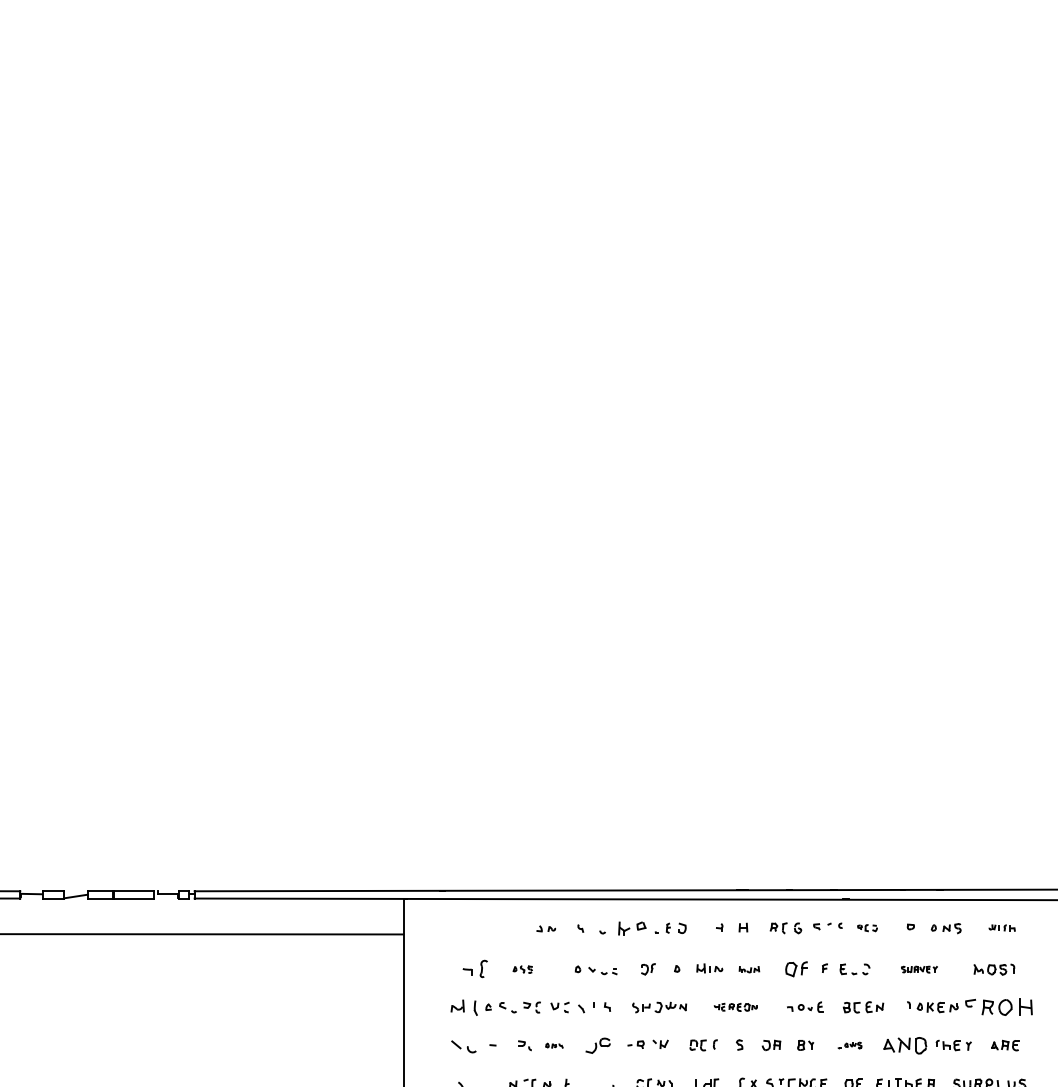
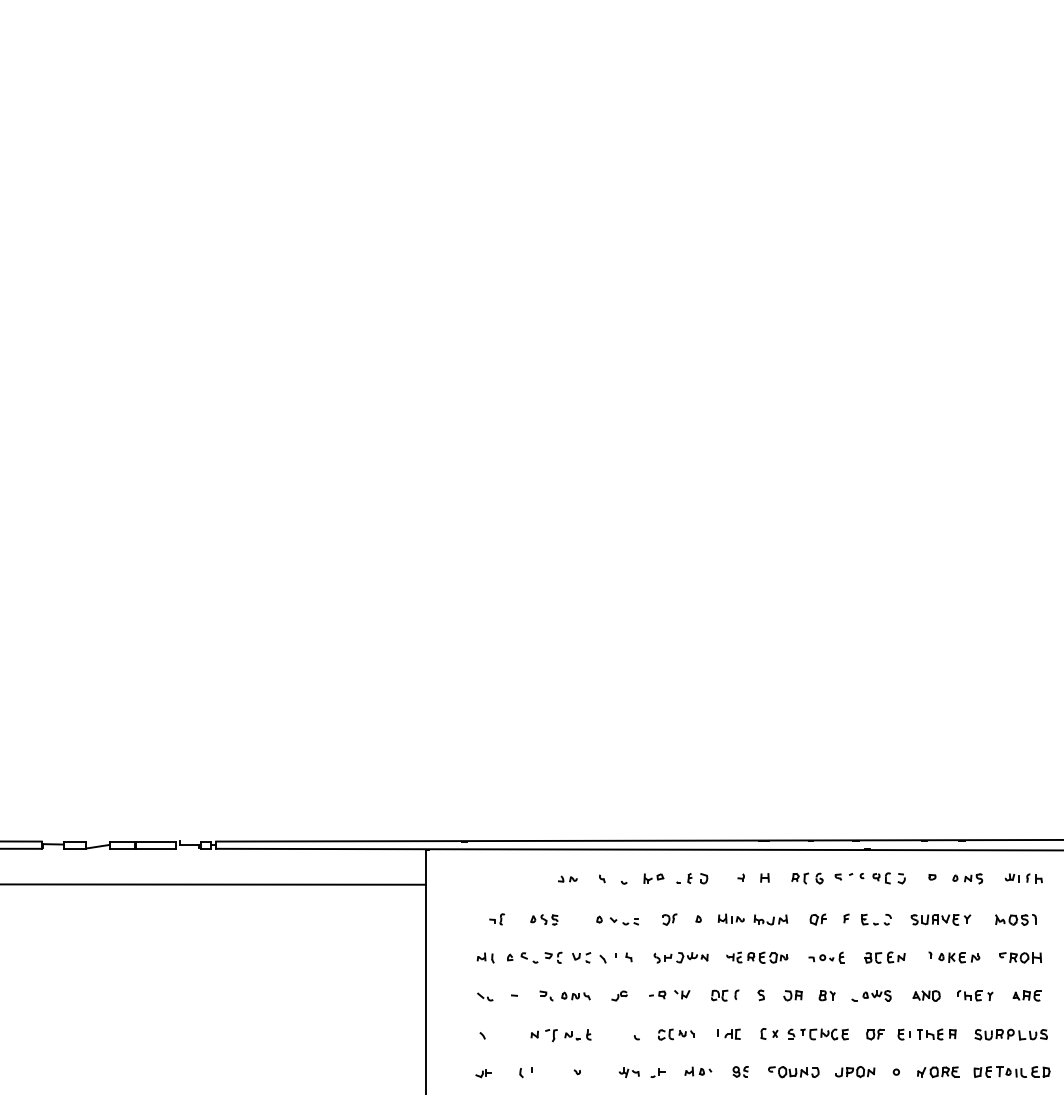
part: (631, 928) -> (653, 878), size x0.71
part: (866, 928) -> (888, 878), size x1.67
part: (1001, 928) -> (1023, 878), size x1.43
part: (475, 969) -> (497, 919), size x0.62
part: (522, 969) -> (544, 919), size x1.43
part: (748, 969) -> (770, 919), size x1.67
part: (795, 969) -> (817, 919), size x0.71
part: (918, 969) -> (940, 919), size x1.67
part: (463, 1007) -> (485, 957), size x0.62
part: (735, 1007) -> (757, 957), size x1.43
part: (998, 1007) -> (1020, 957), size x0.62
part: (553, 1045) -> (575, 995), size x1.67
part: (597, 1045) -> (619, 995), size x0.62
part: (849, 1045) -> (871, 995), size x1.67
part: (904, 1045) -> (926, 995), size x0.62
part: (463, 1046) -> (485, 996), size x0.62

